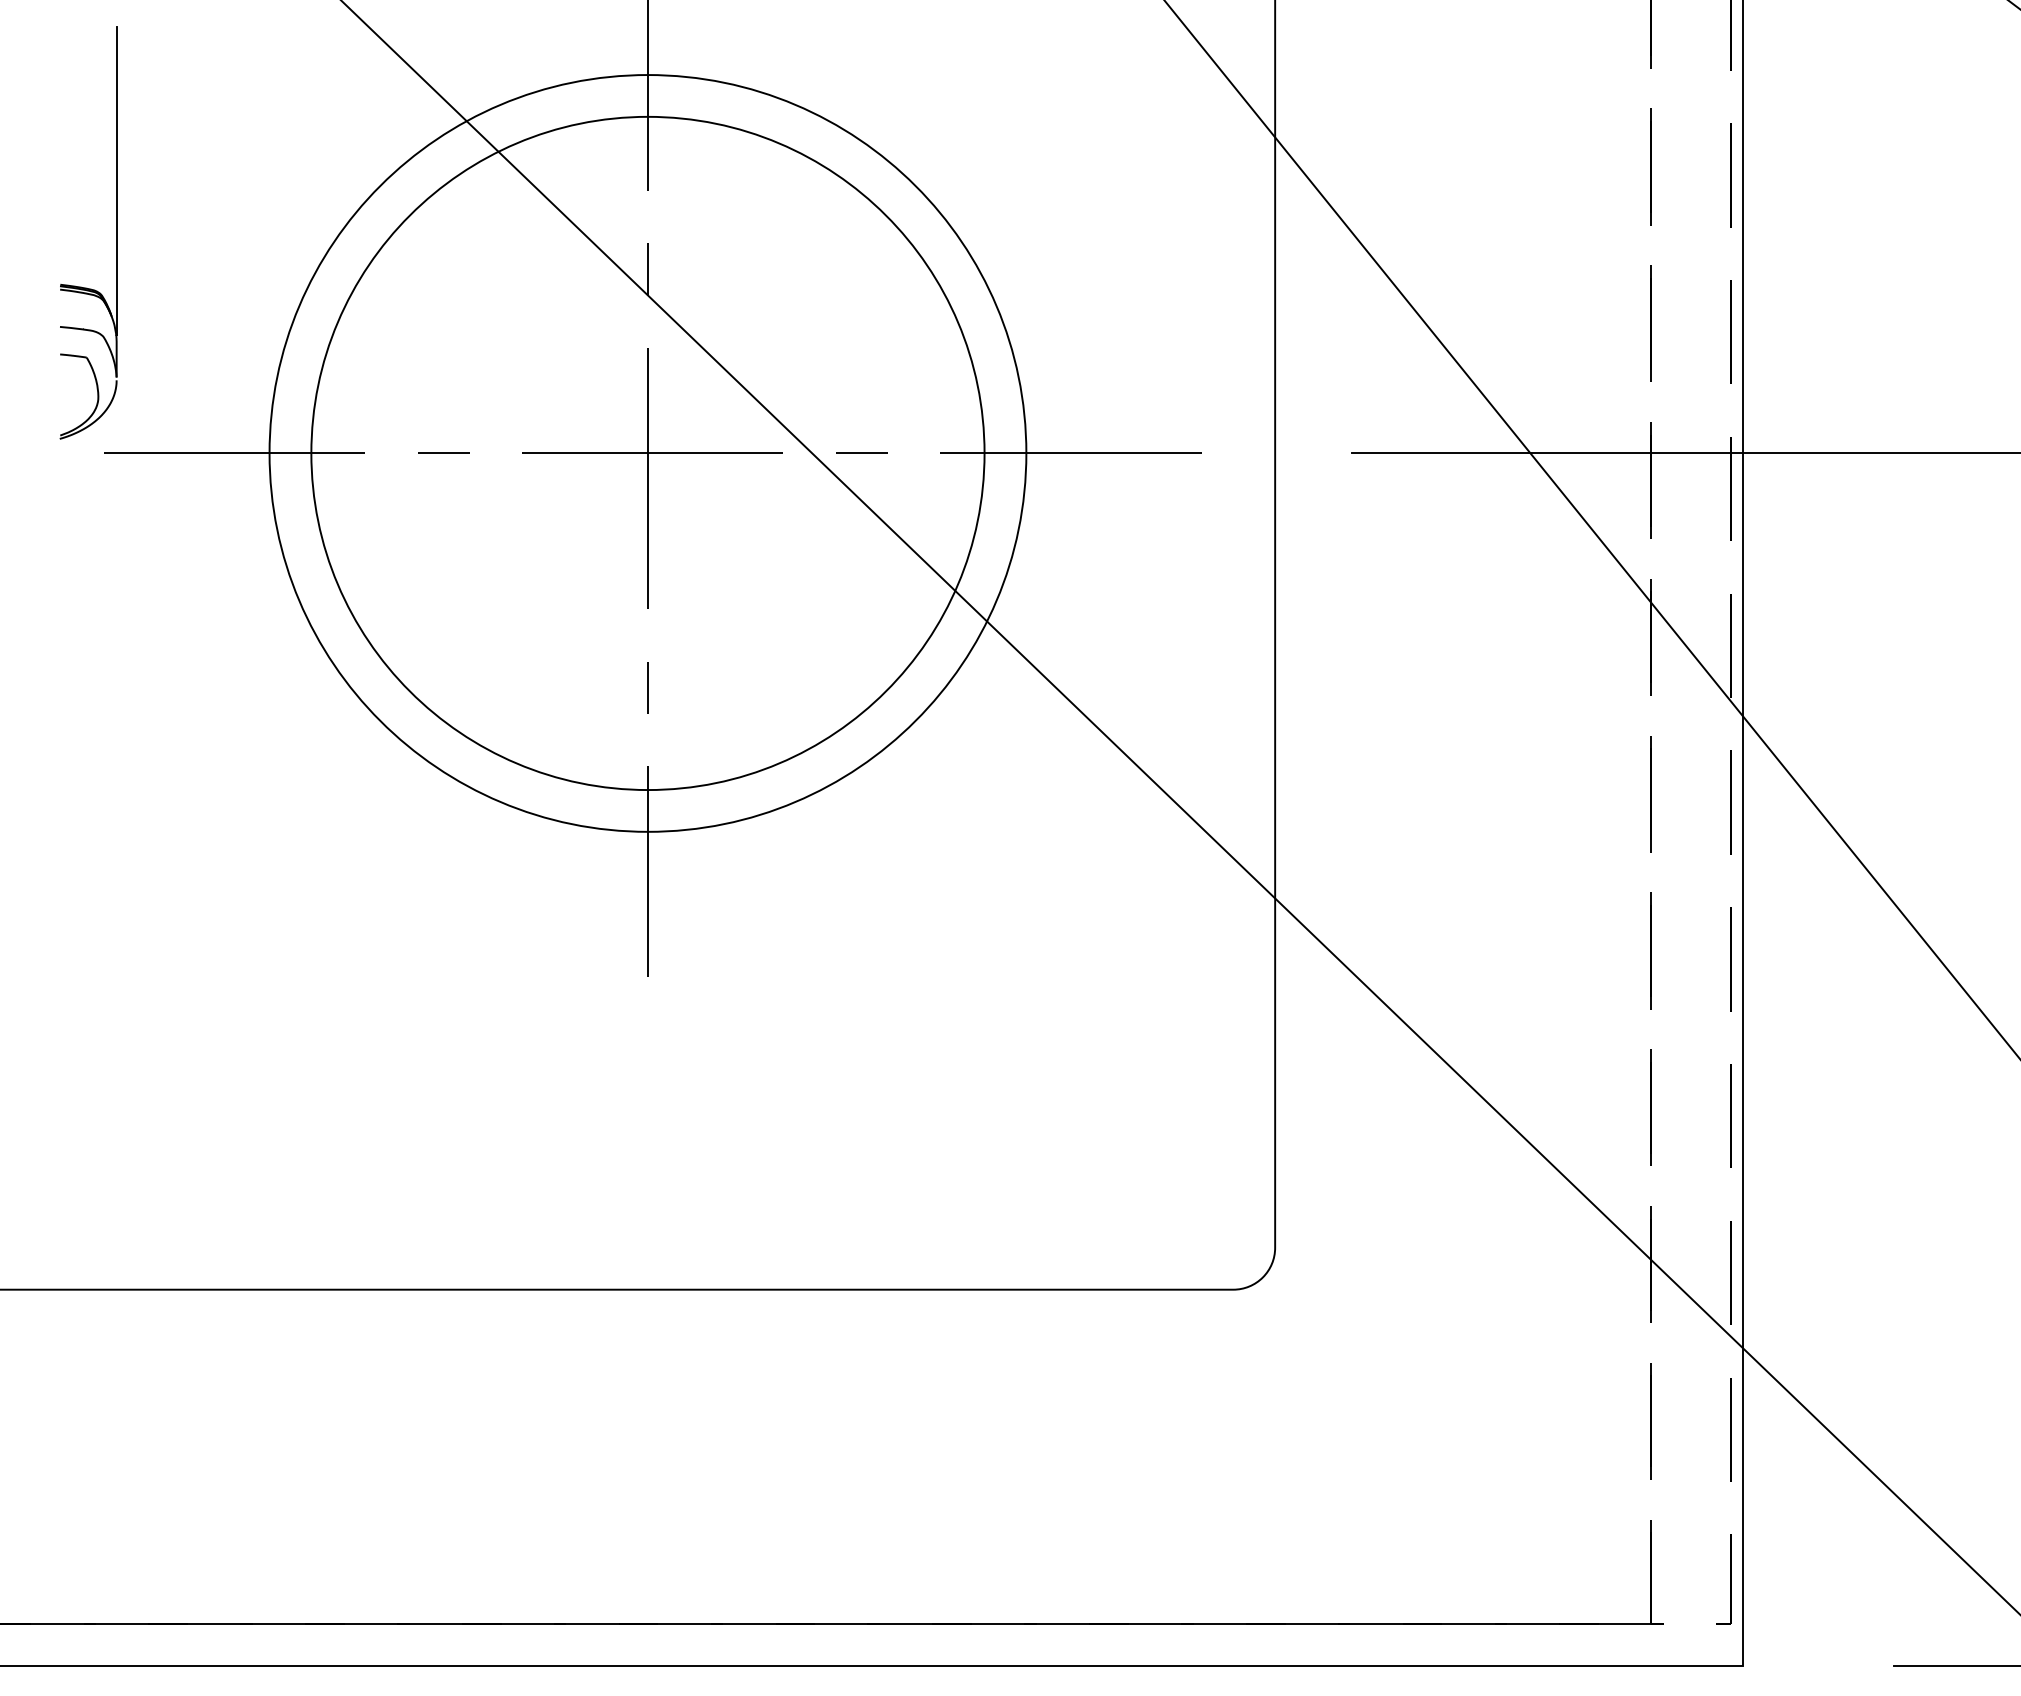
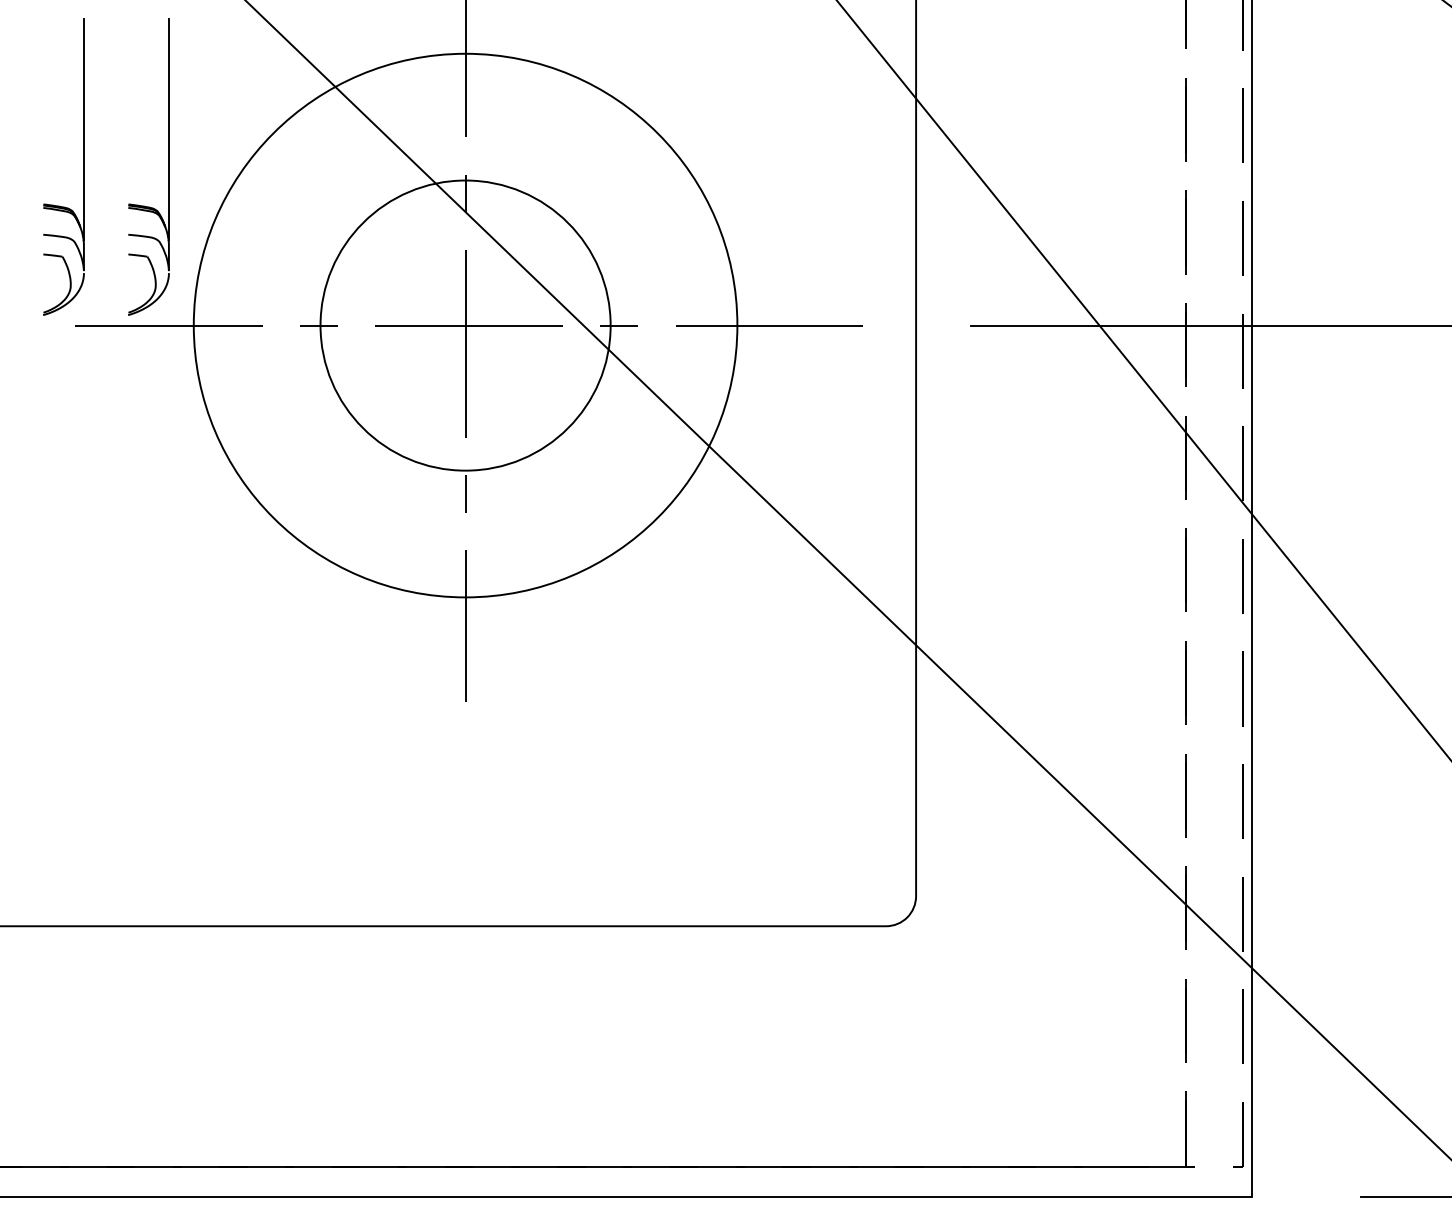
part: (234, 231) -> (168, 166), added
circle: (647, 453) -> (465, 325), size x0.6

